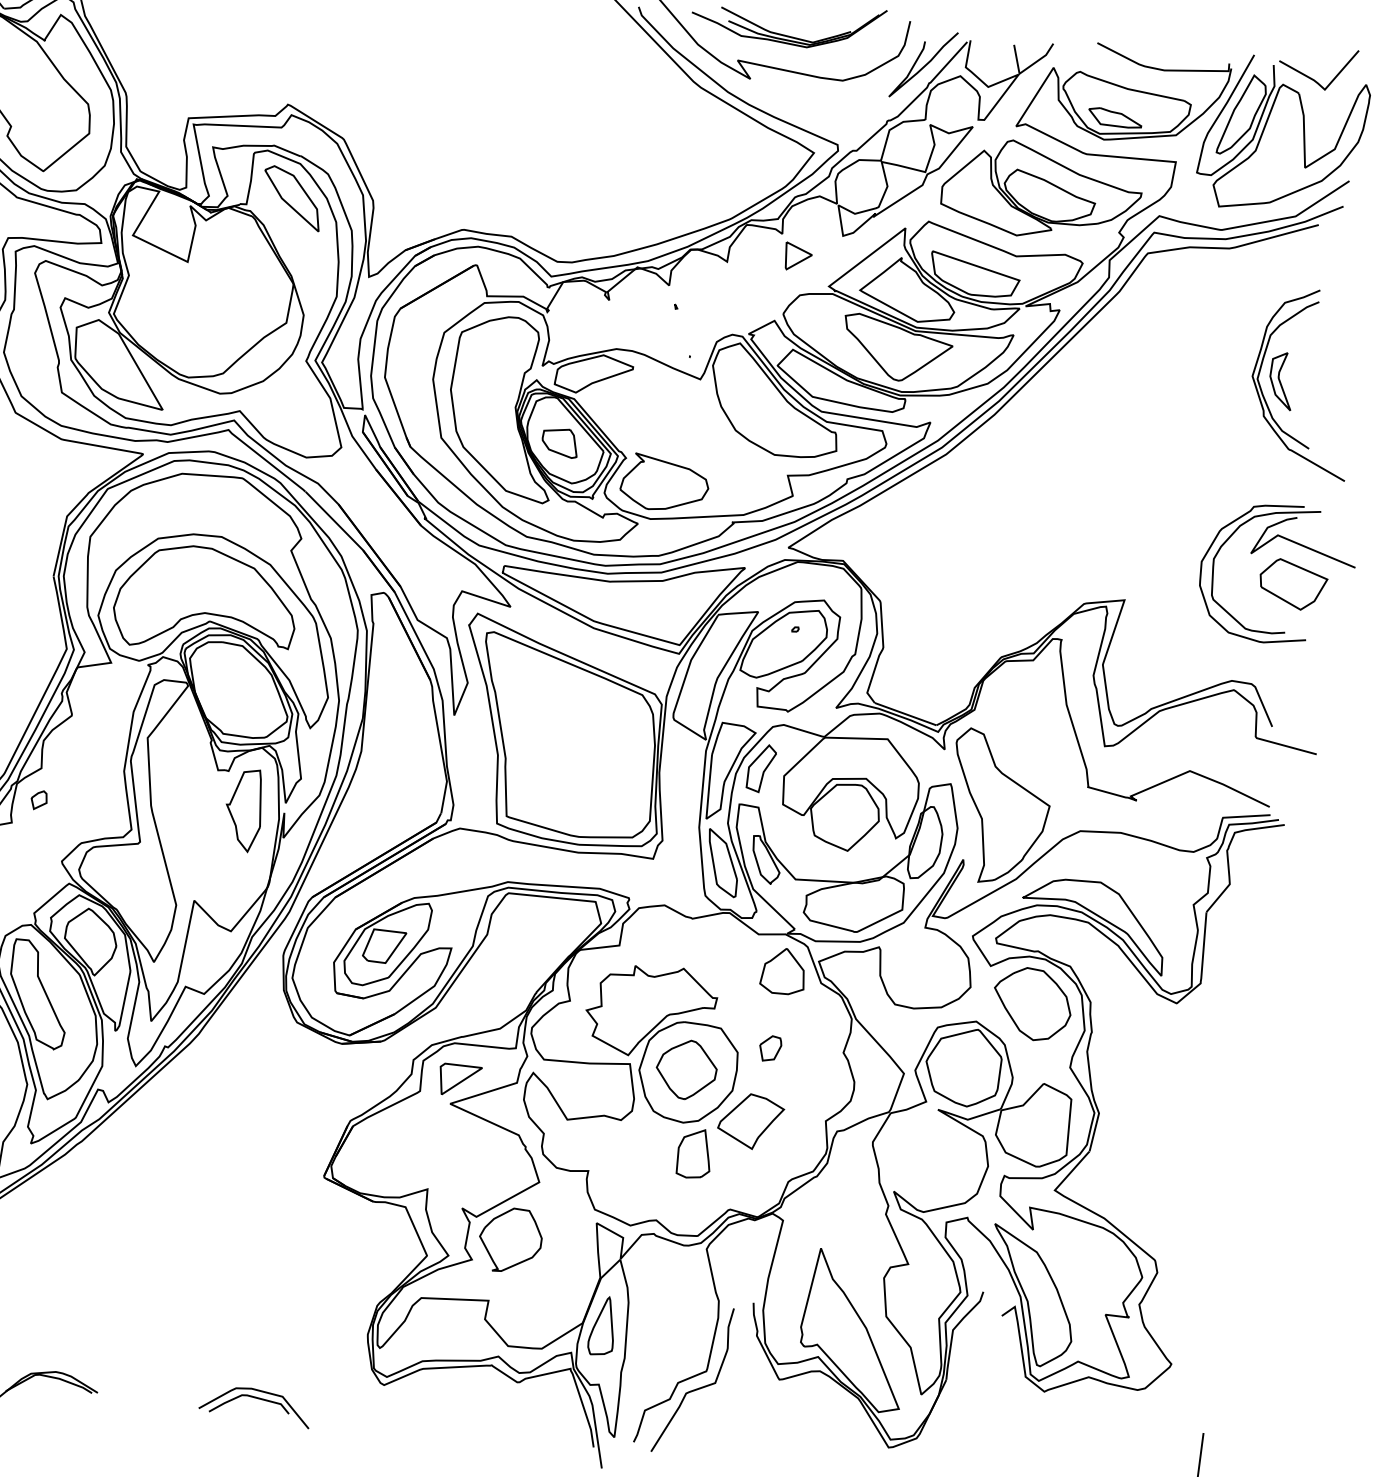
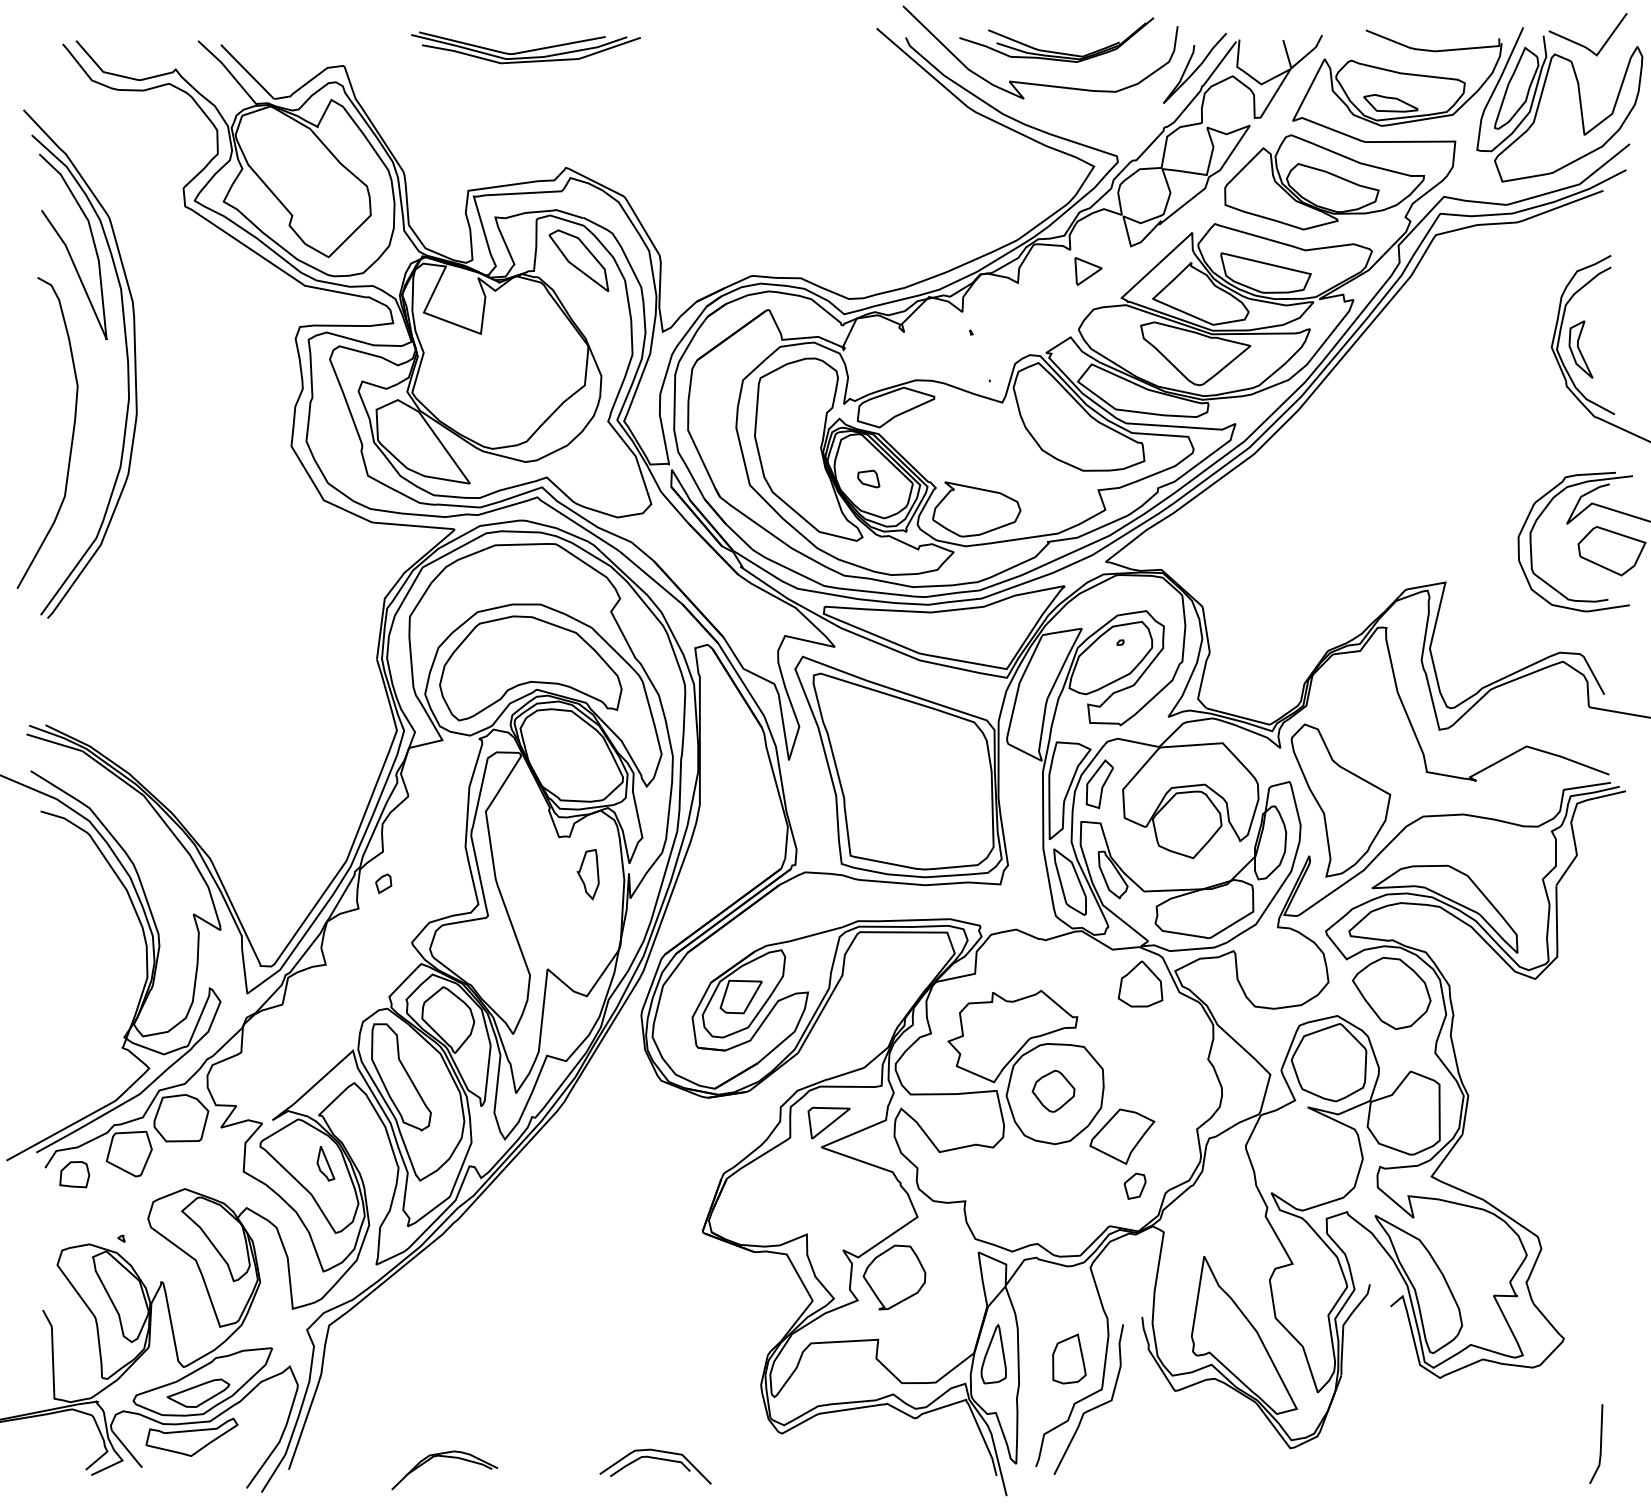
part: (559, 442) -> (868, 478), size x0.6
part: (242, 810) -> (587, 874), size x0.6
part: (769, 1047) -> (1134, 1185), moved
part: (686, 1070) -> (1053, 1091), size x0.7
part: (694, 1153) -> (1069, 1358), moved

